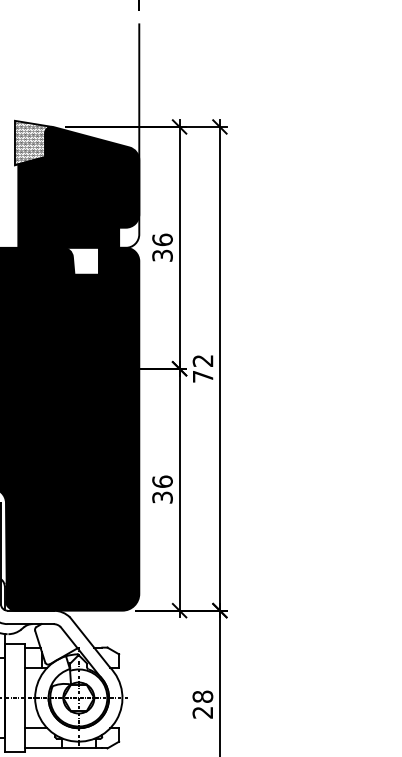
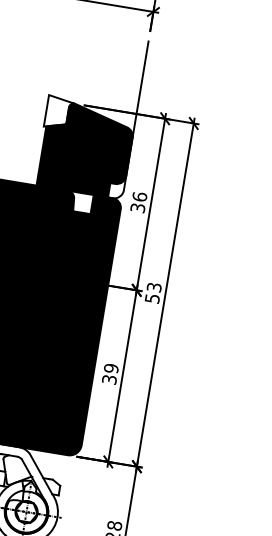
hatch: (31, 143) -> (58, 113), removed
text: (203, 368) -> (153, 292), 72 -> 53
text: (162, 481) -> (111, 368), 36 -> 39

